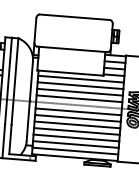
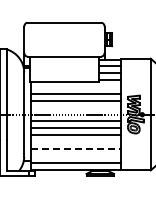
line: (80, 79) -> (75, 87), removed
line: (79, 98) -> (75, 107), removed
line: (76, 131) -> (75, 142), removed
line: (76, 137) -> (76, 148), solid -> dashed
line: (75, 144) -> (75, 155), removed

